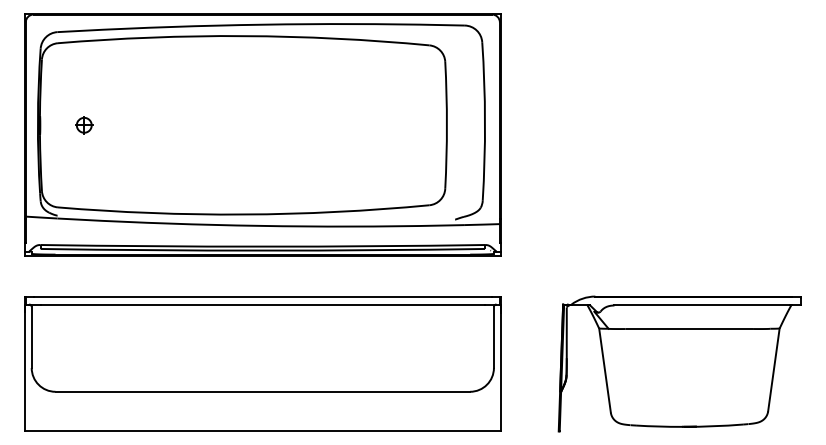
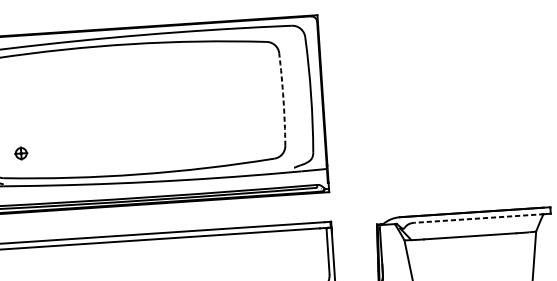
part: (84, 125) -> (21, 153), moved
arc: (446, 125) -> (283, 99), solid -> dashed
line: (703, 305) -> (479, 218), solid -> dashed

